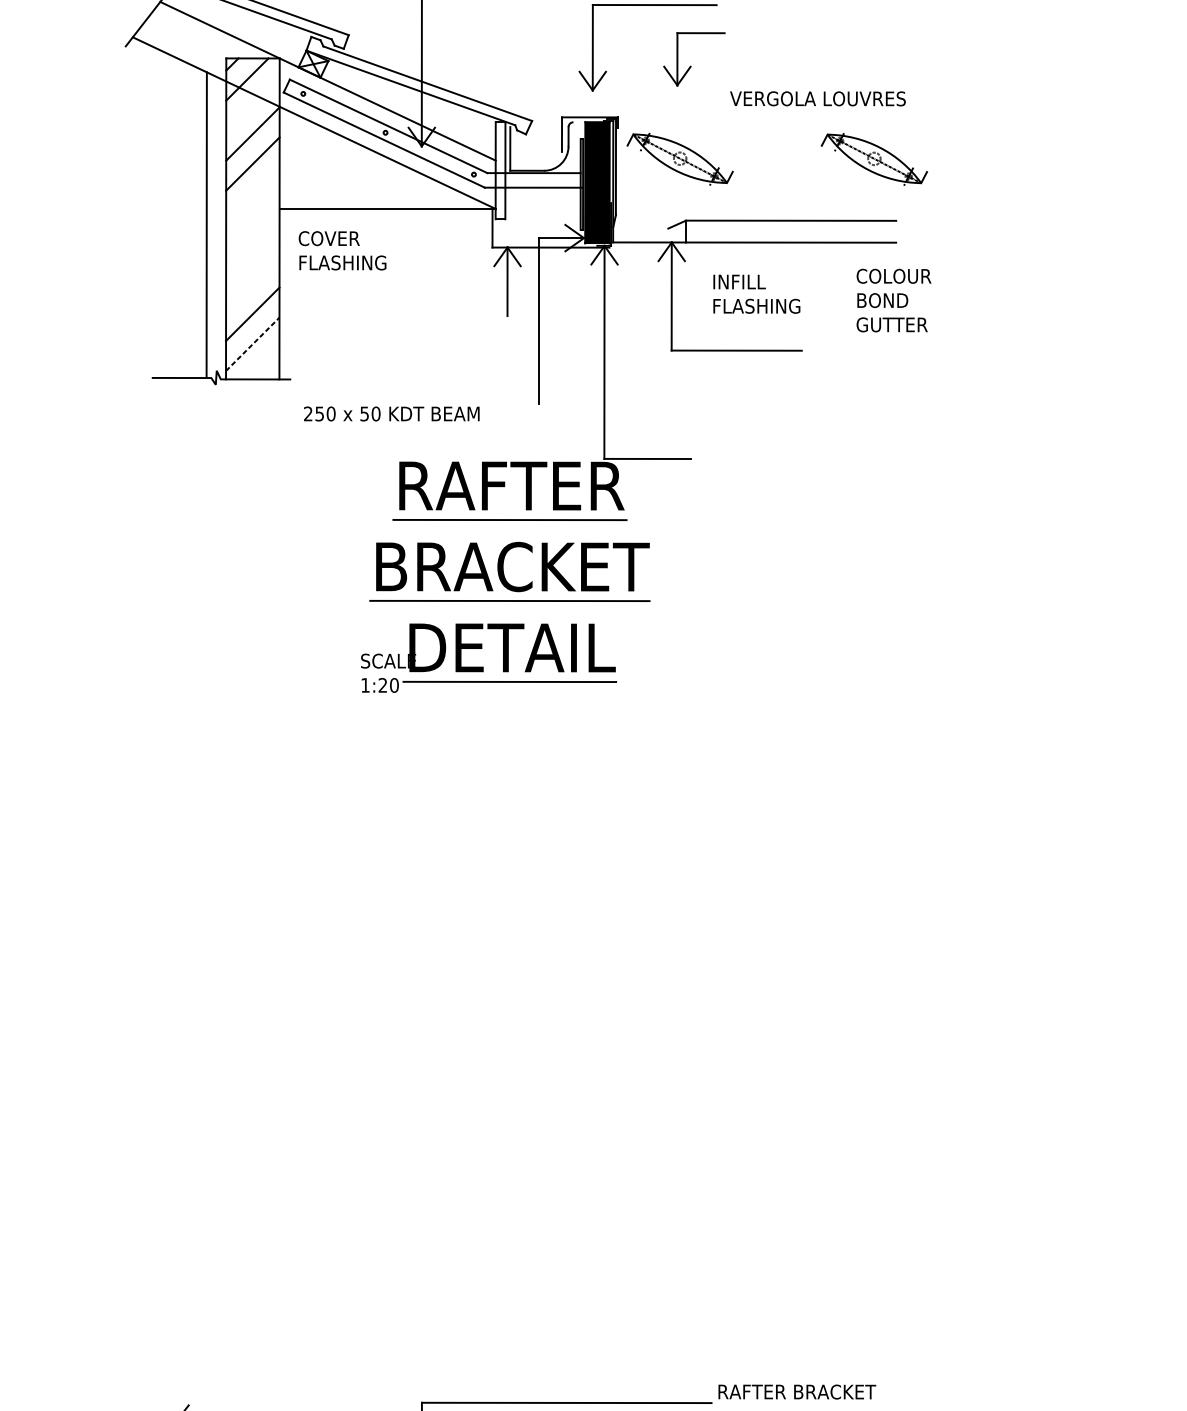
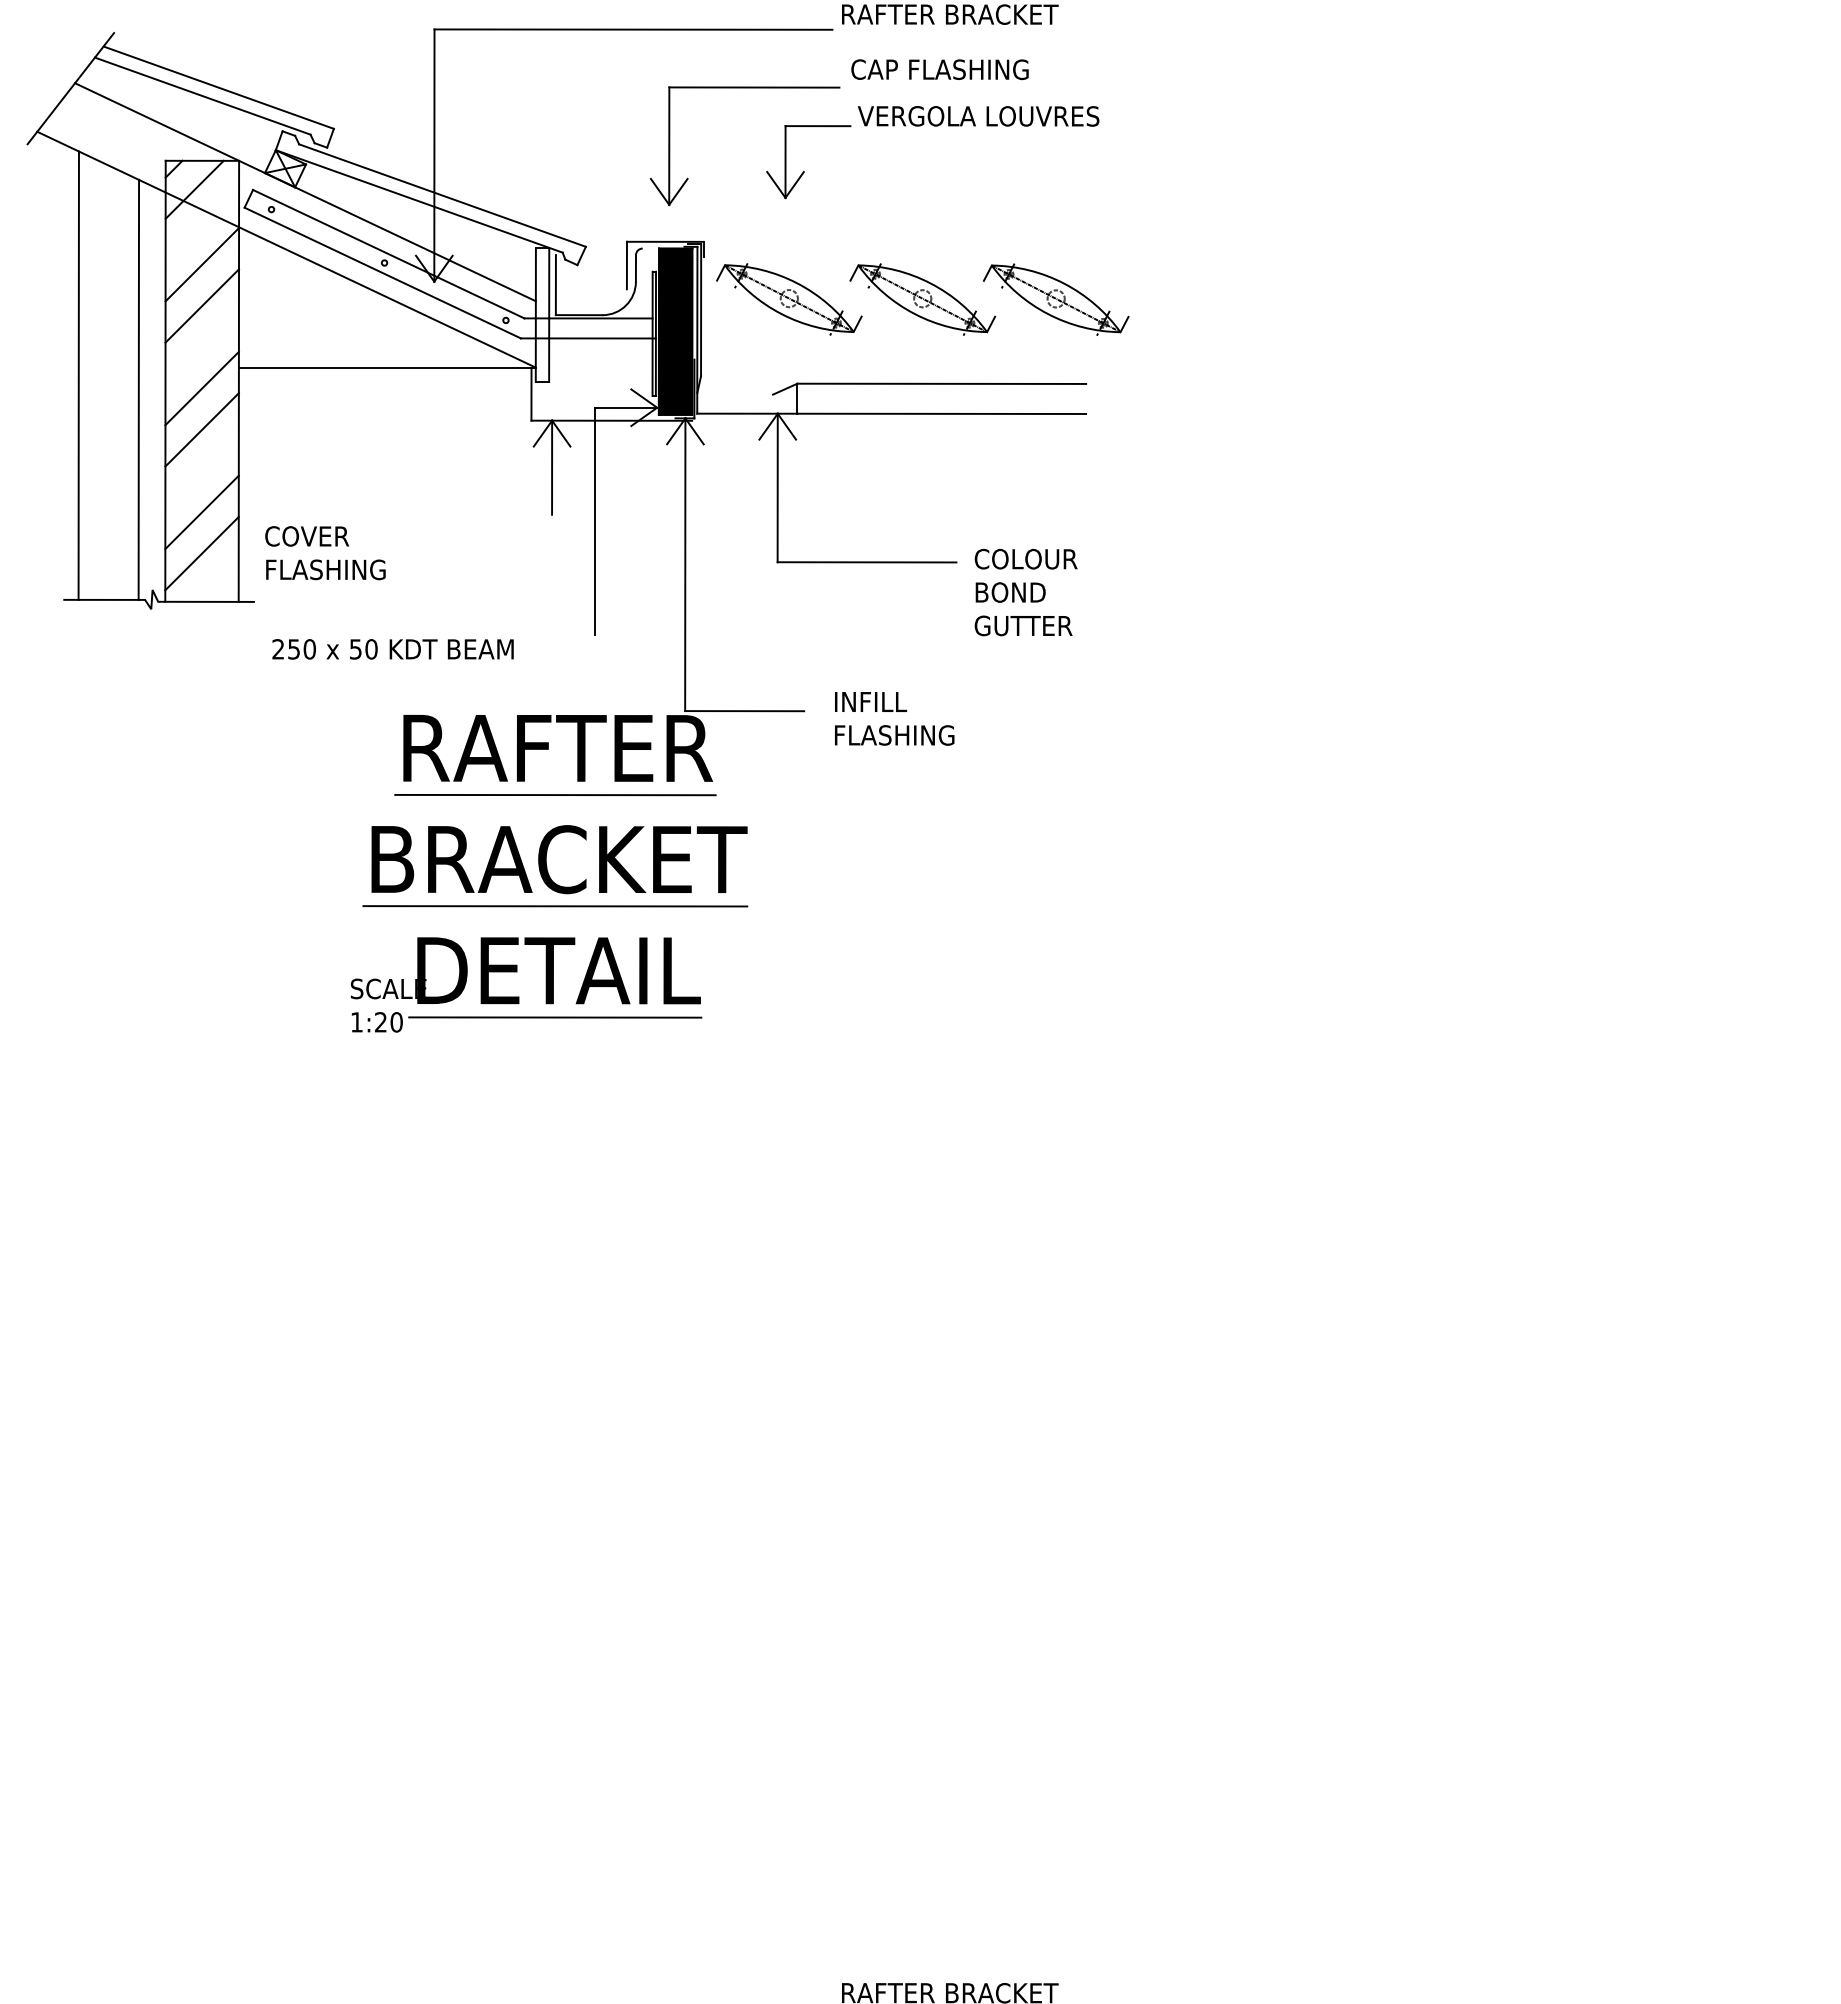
text: (817, 98) -> (978, 116), moved
part: (777, 159) -> (922, 299), added
line: (162, 214) -> (78, 375), added
line: (252, 224) -> (201, 388), added
text: (342, 251) -> (325, 553), moved
line: (252, 253) -> (201, 429), added
text: (756, 294) -> (894, 718), moved
text: (893, 300) -> (1025, 592), moved
line: (253, 344) -> (202, 553), dashed -> solid

